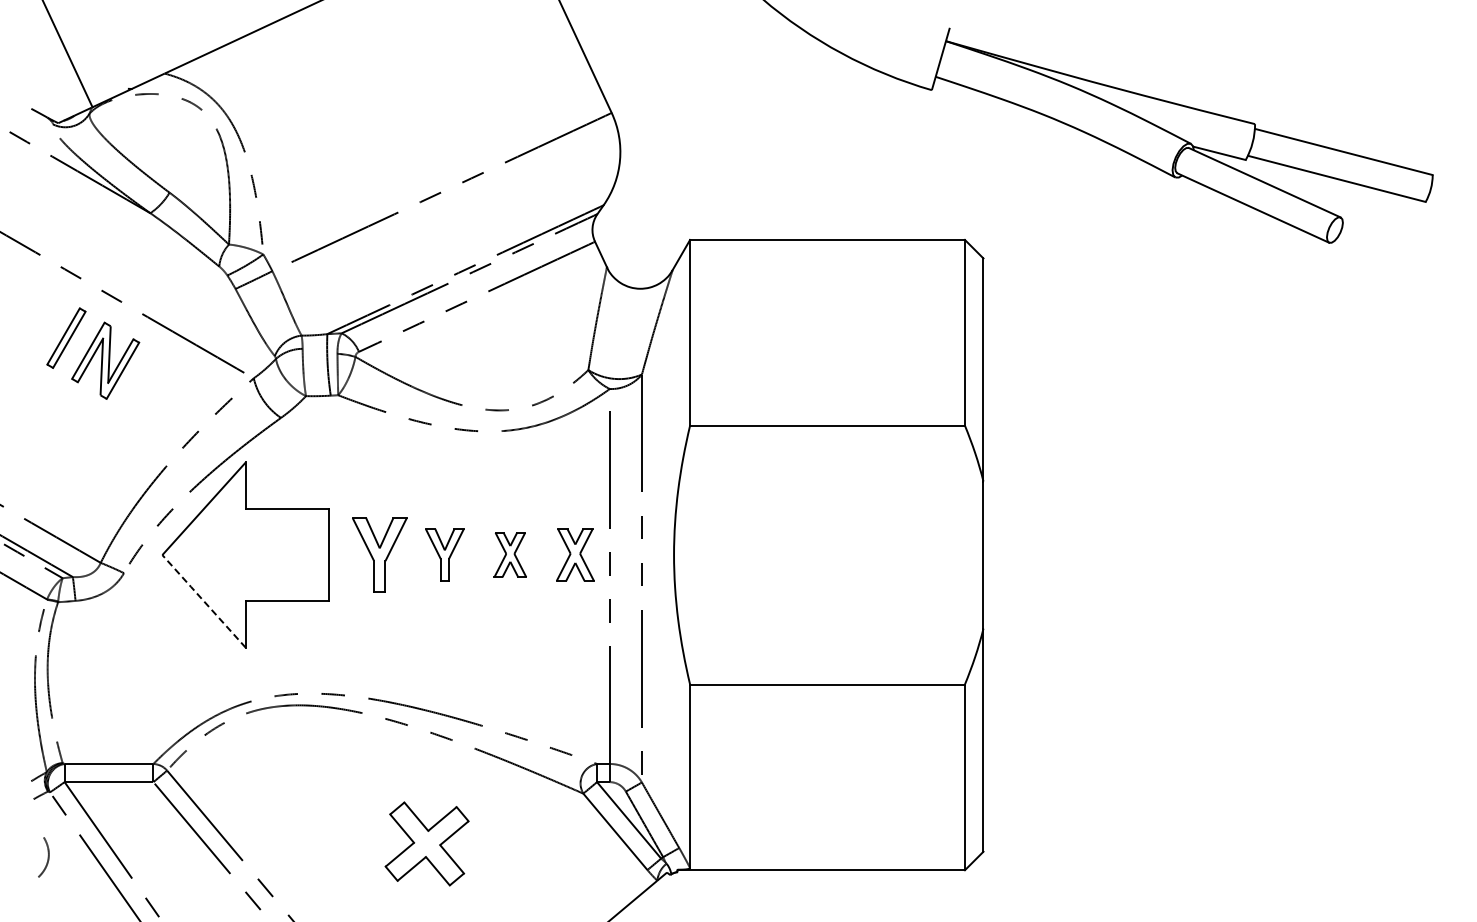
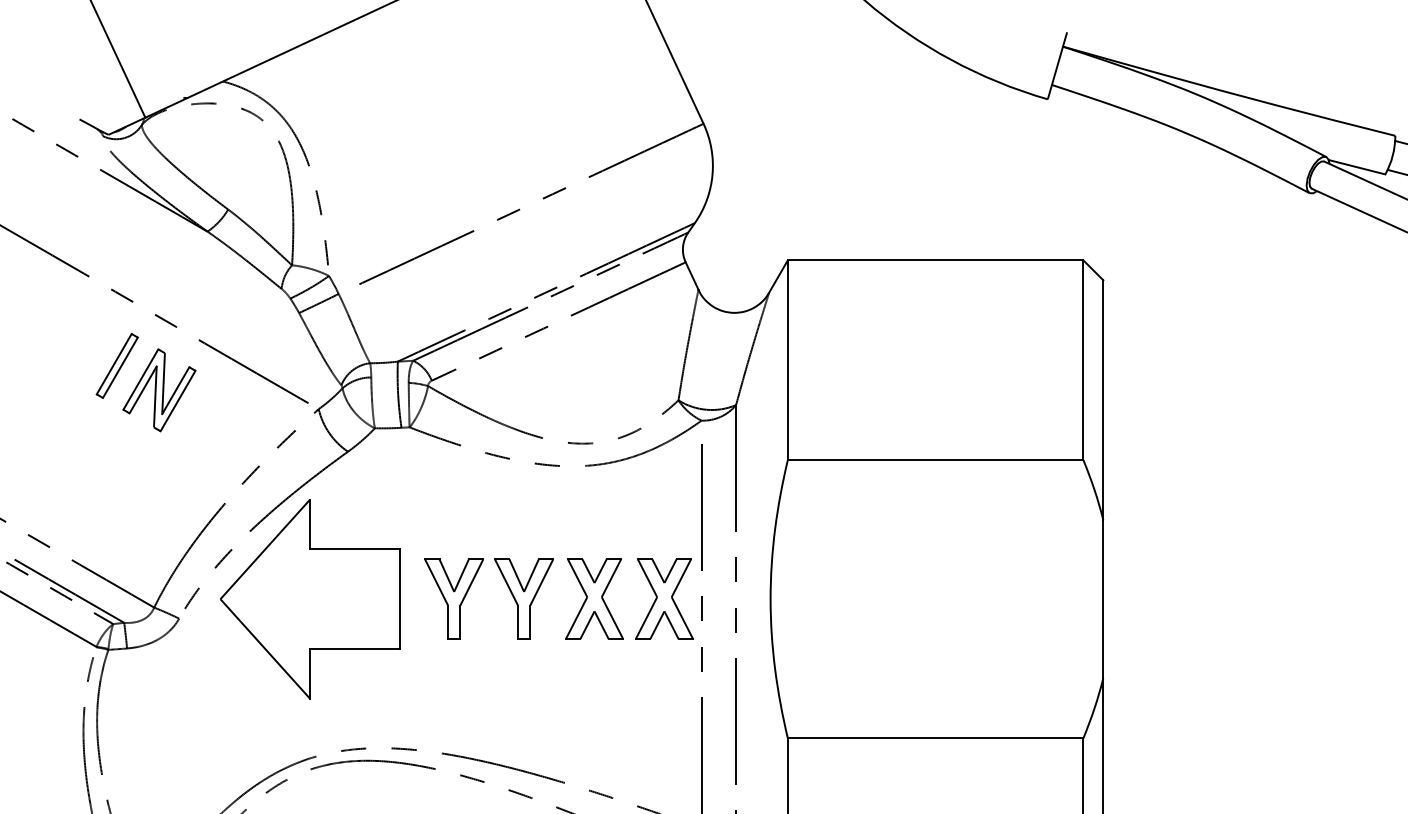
part: (444, 554) -> (523, 598), size x1.43
part: (510, 554) -> (594, 598), size x1.67
part: (575, 554) -> (664, 598), size x1.43
line: (204, 601) -> (265, 649), dashed -> solid

